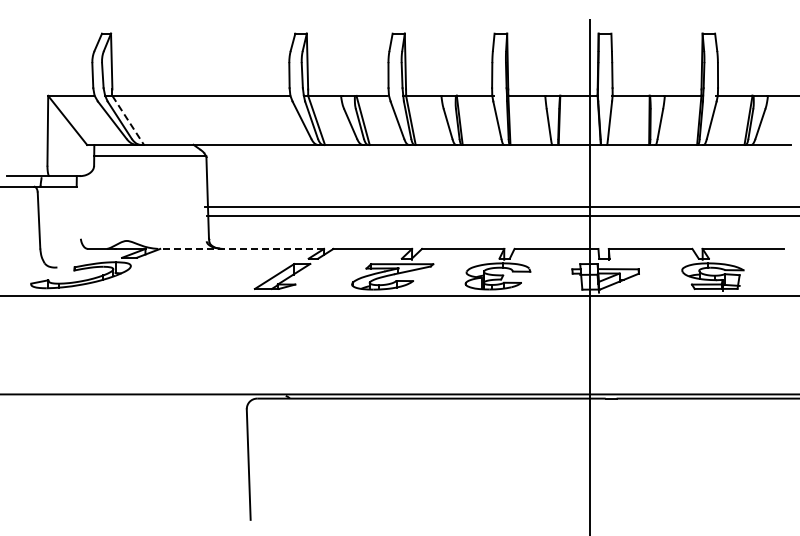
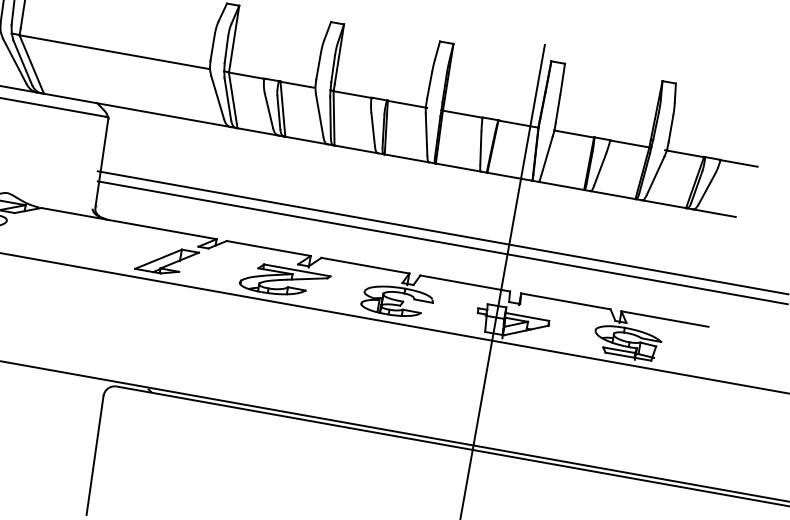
line: (128, 120) -> (32, 64), dashed -> solid
line: (242, 248) -> (129, 223), dashed -> solid

